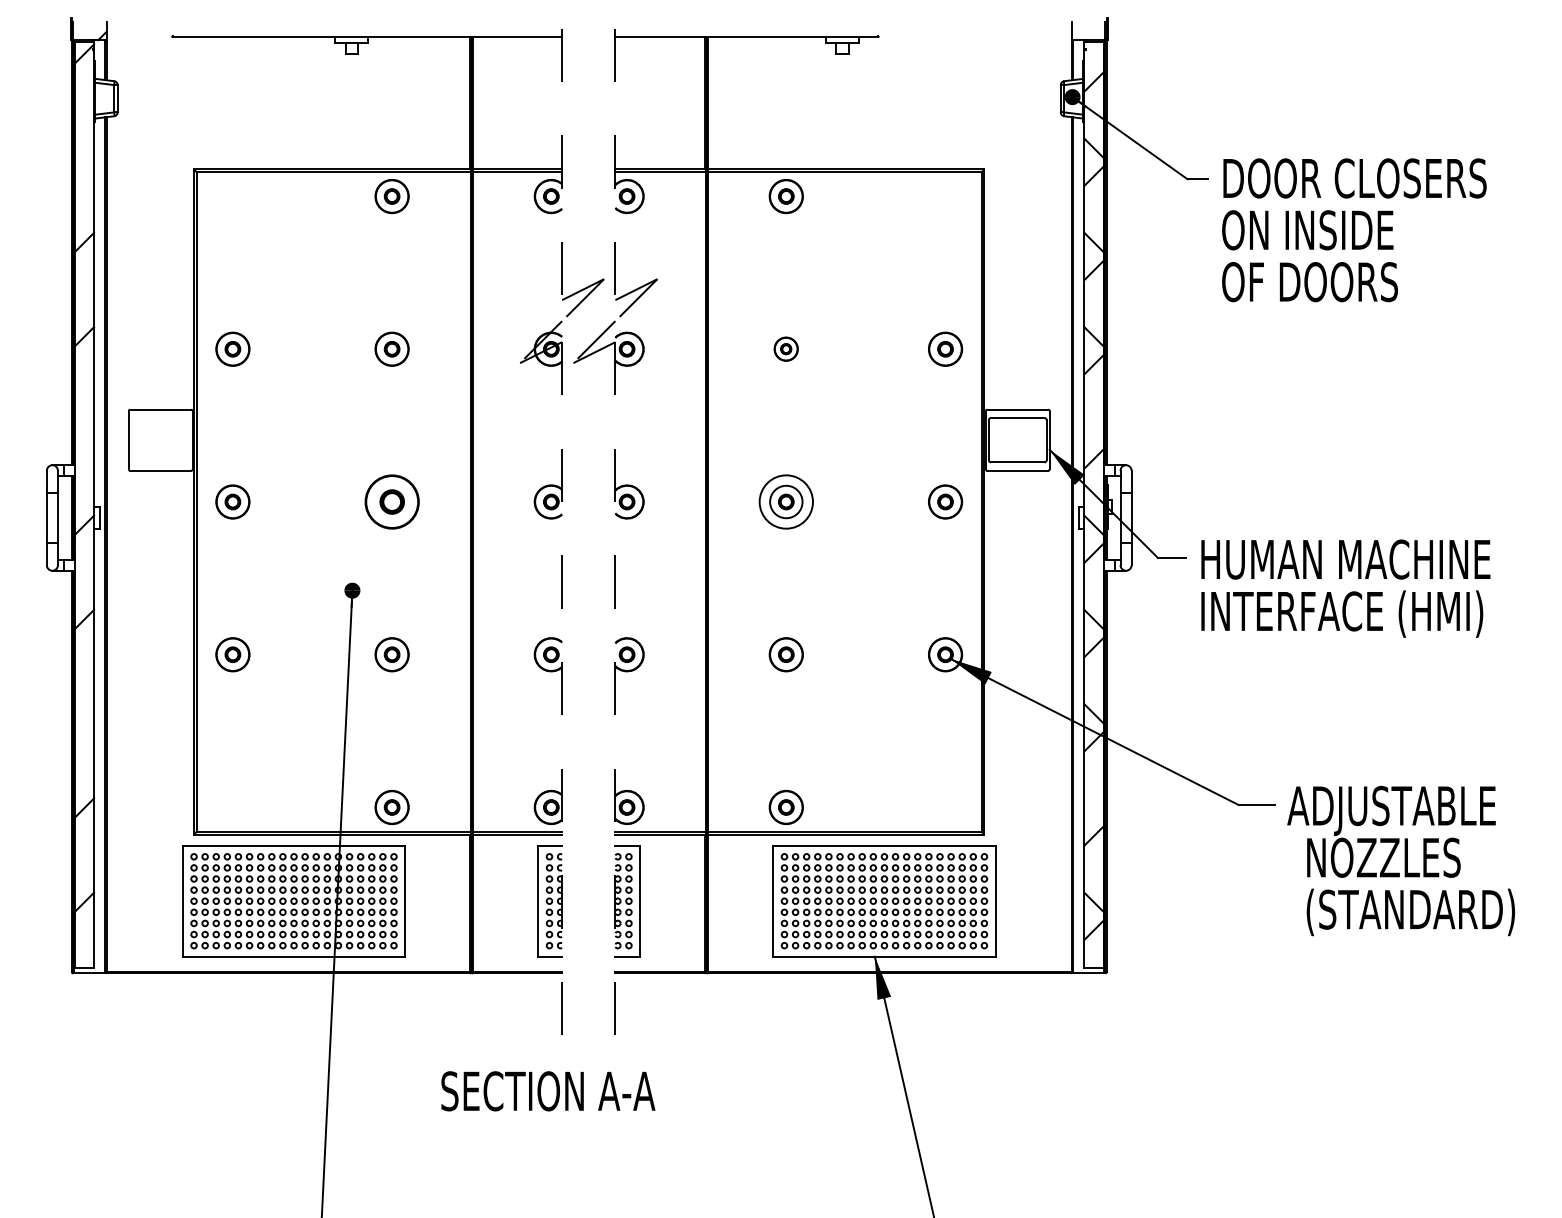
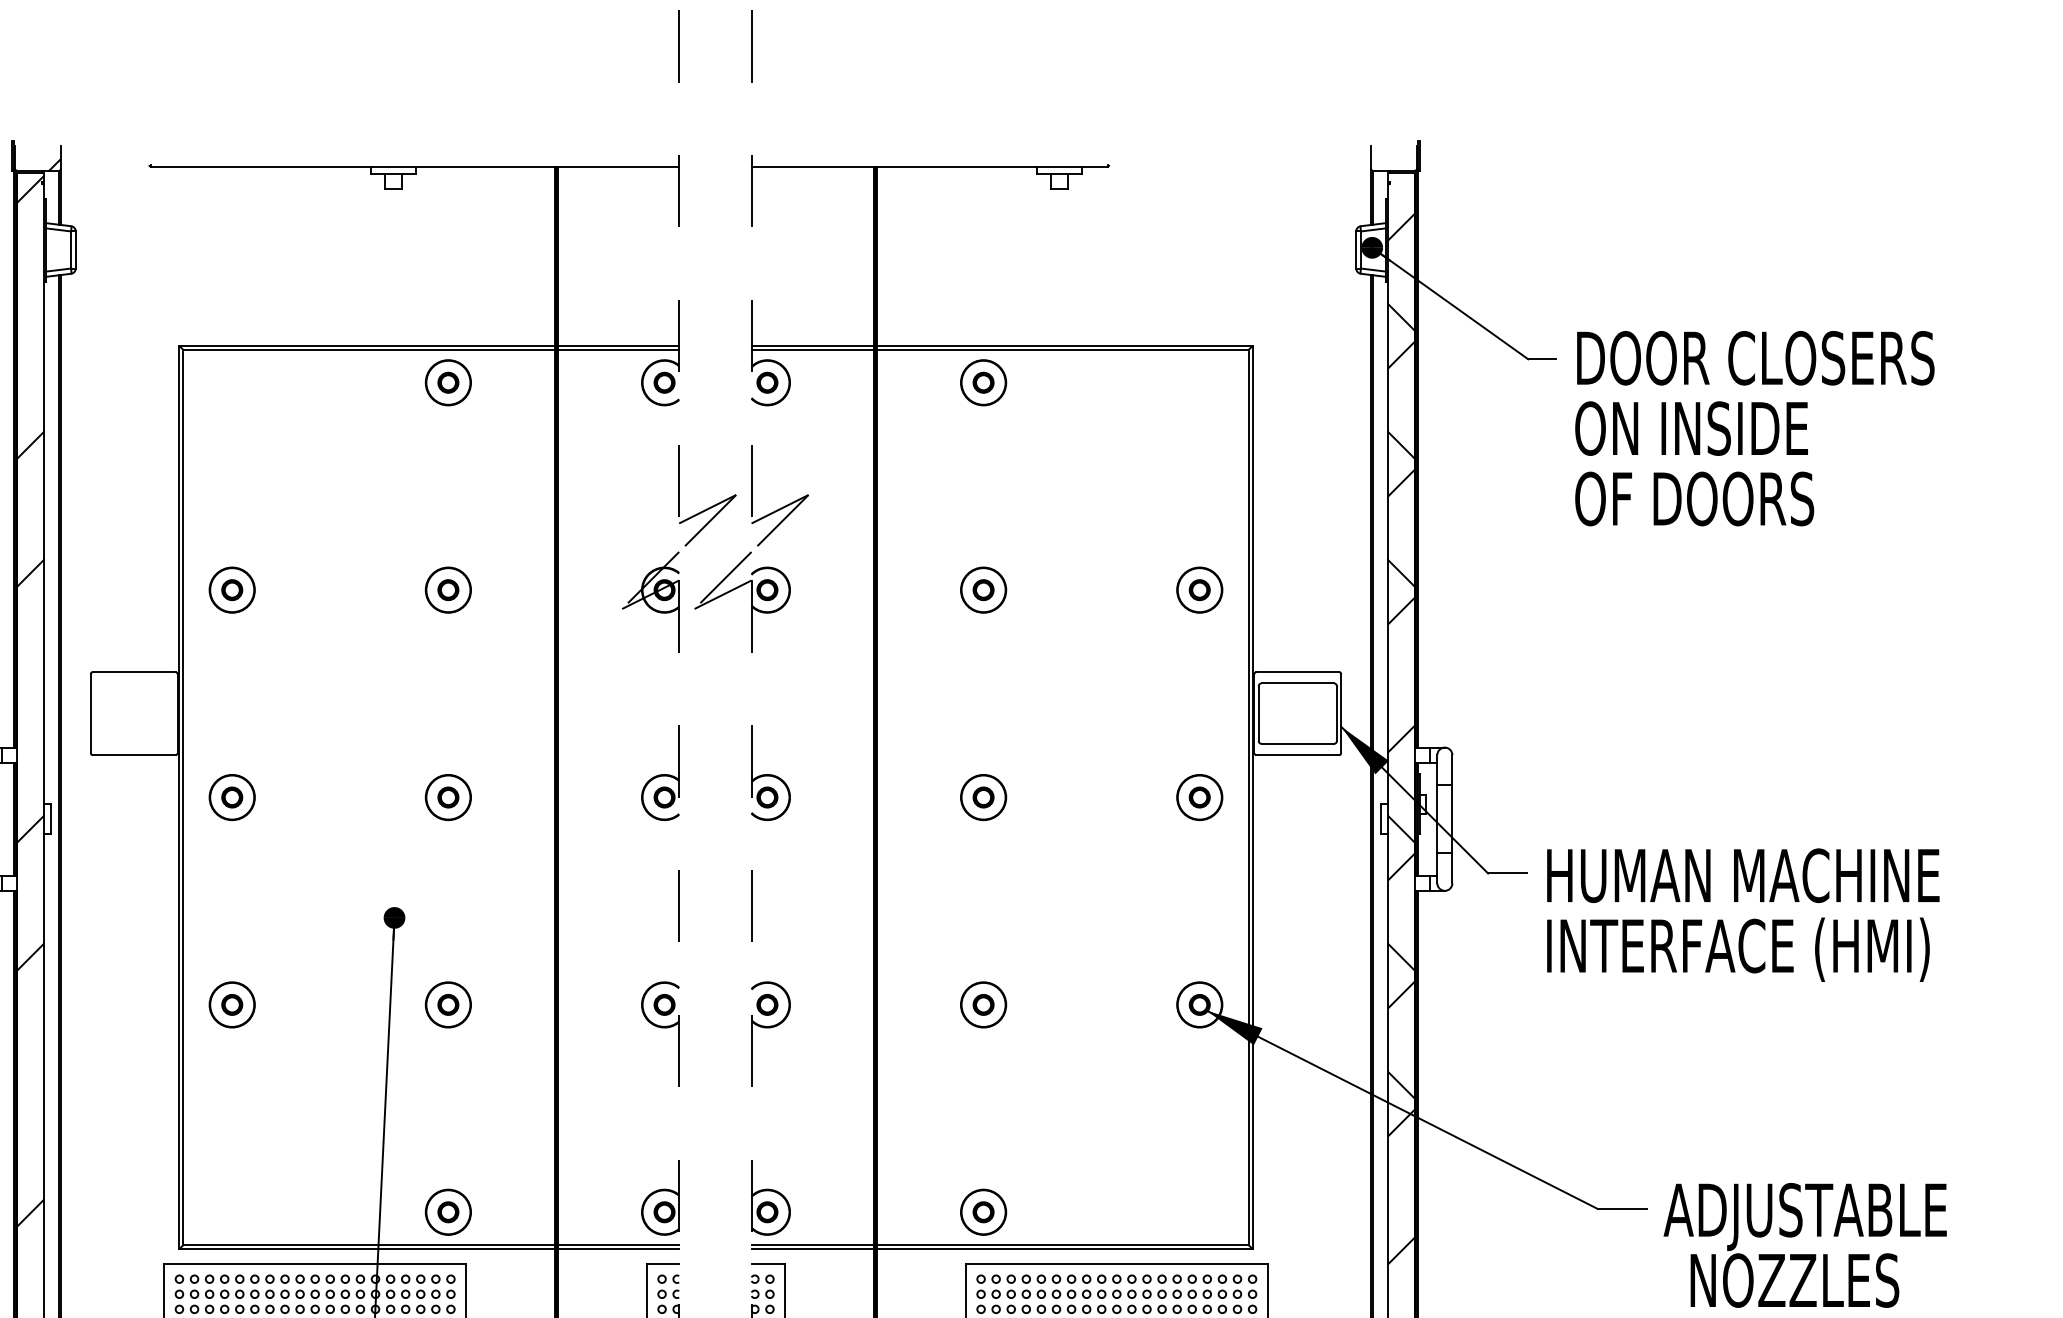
part: (785, 348) -> (982, 589), size x1.43
part: (391, 501) -> (447, 796), size x0.62
circle: (785, 501) -> (982, 796), size x0.62

